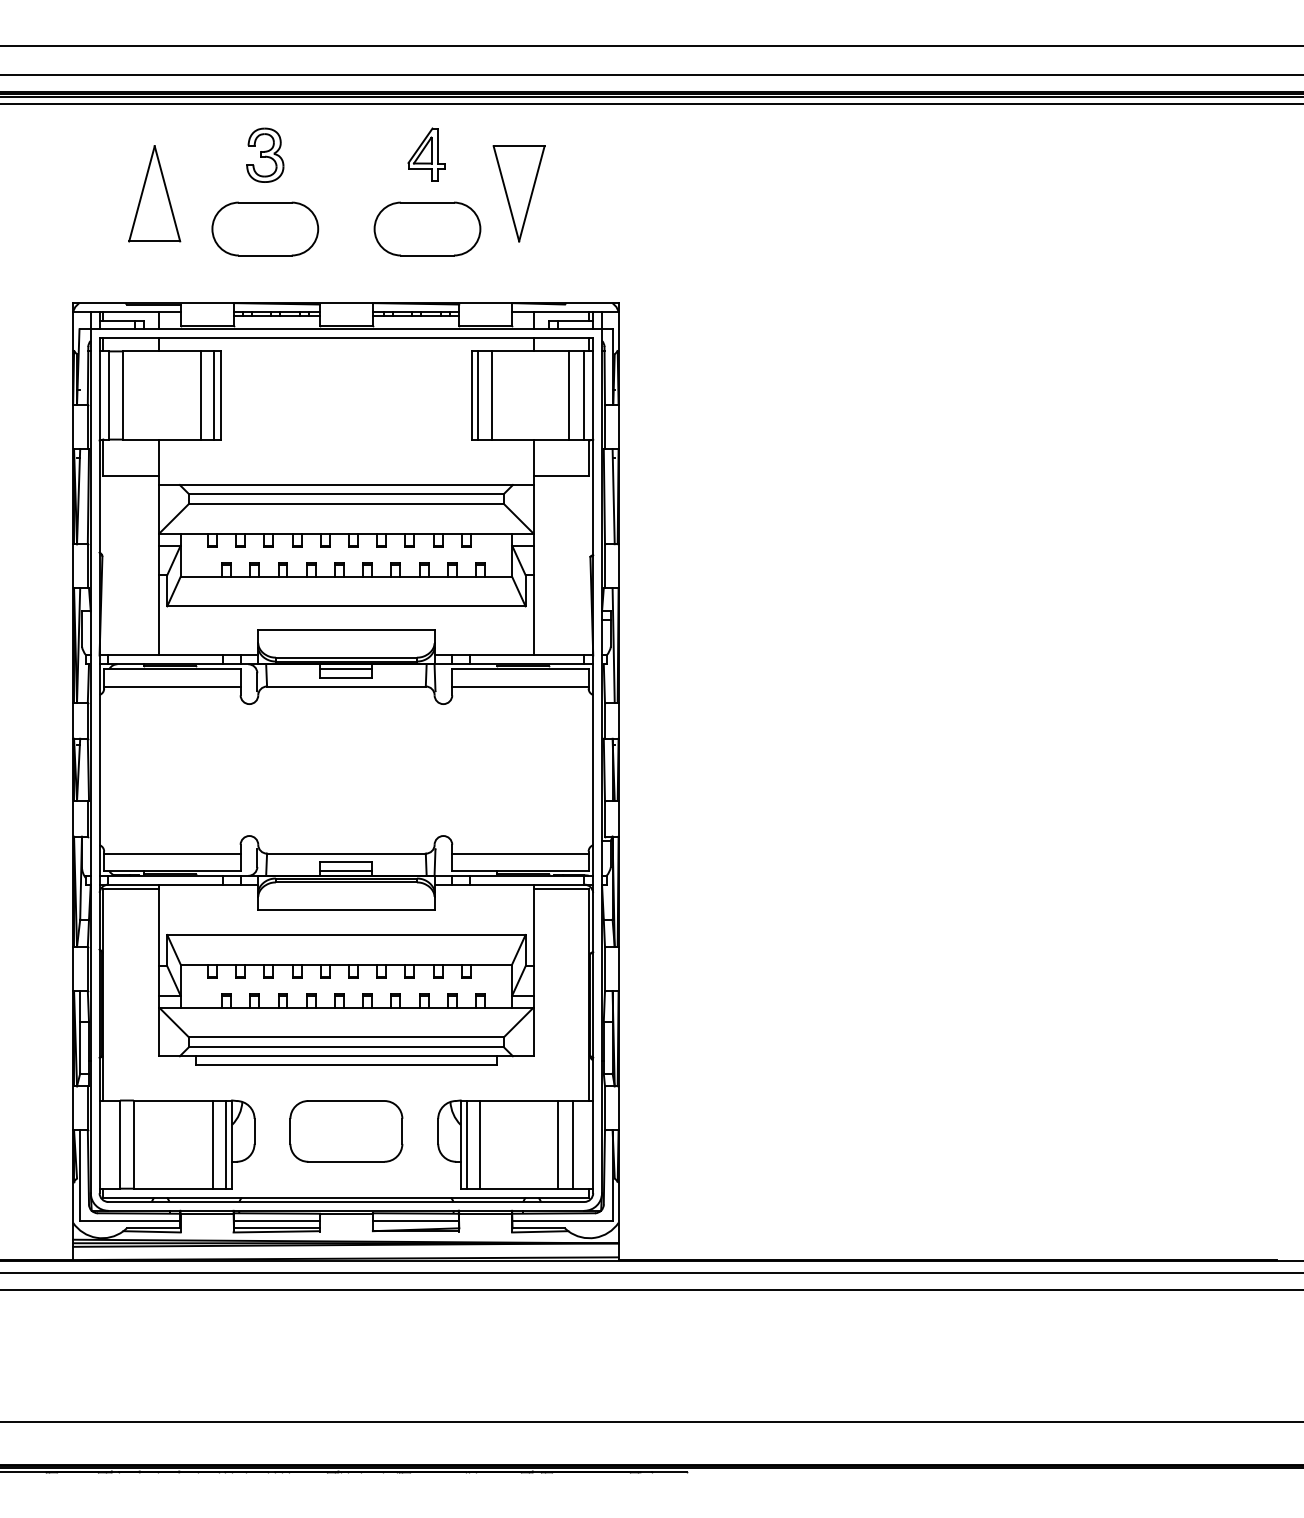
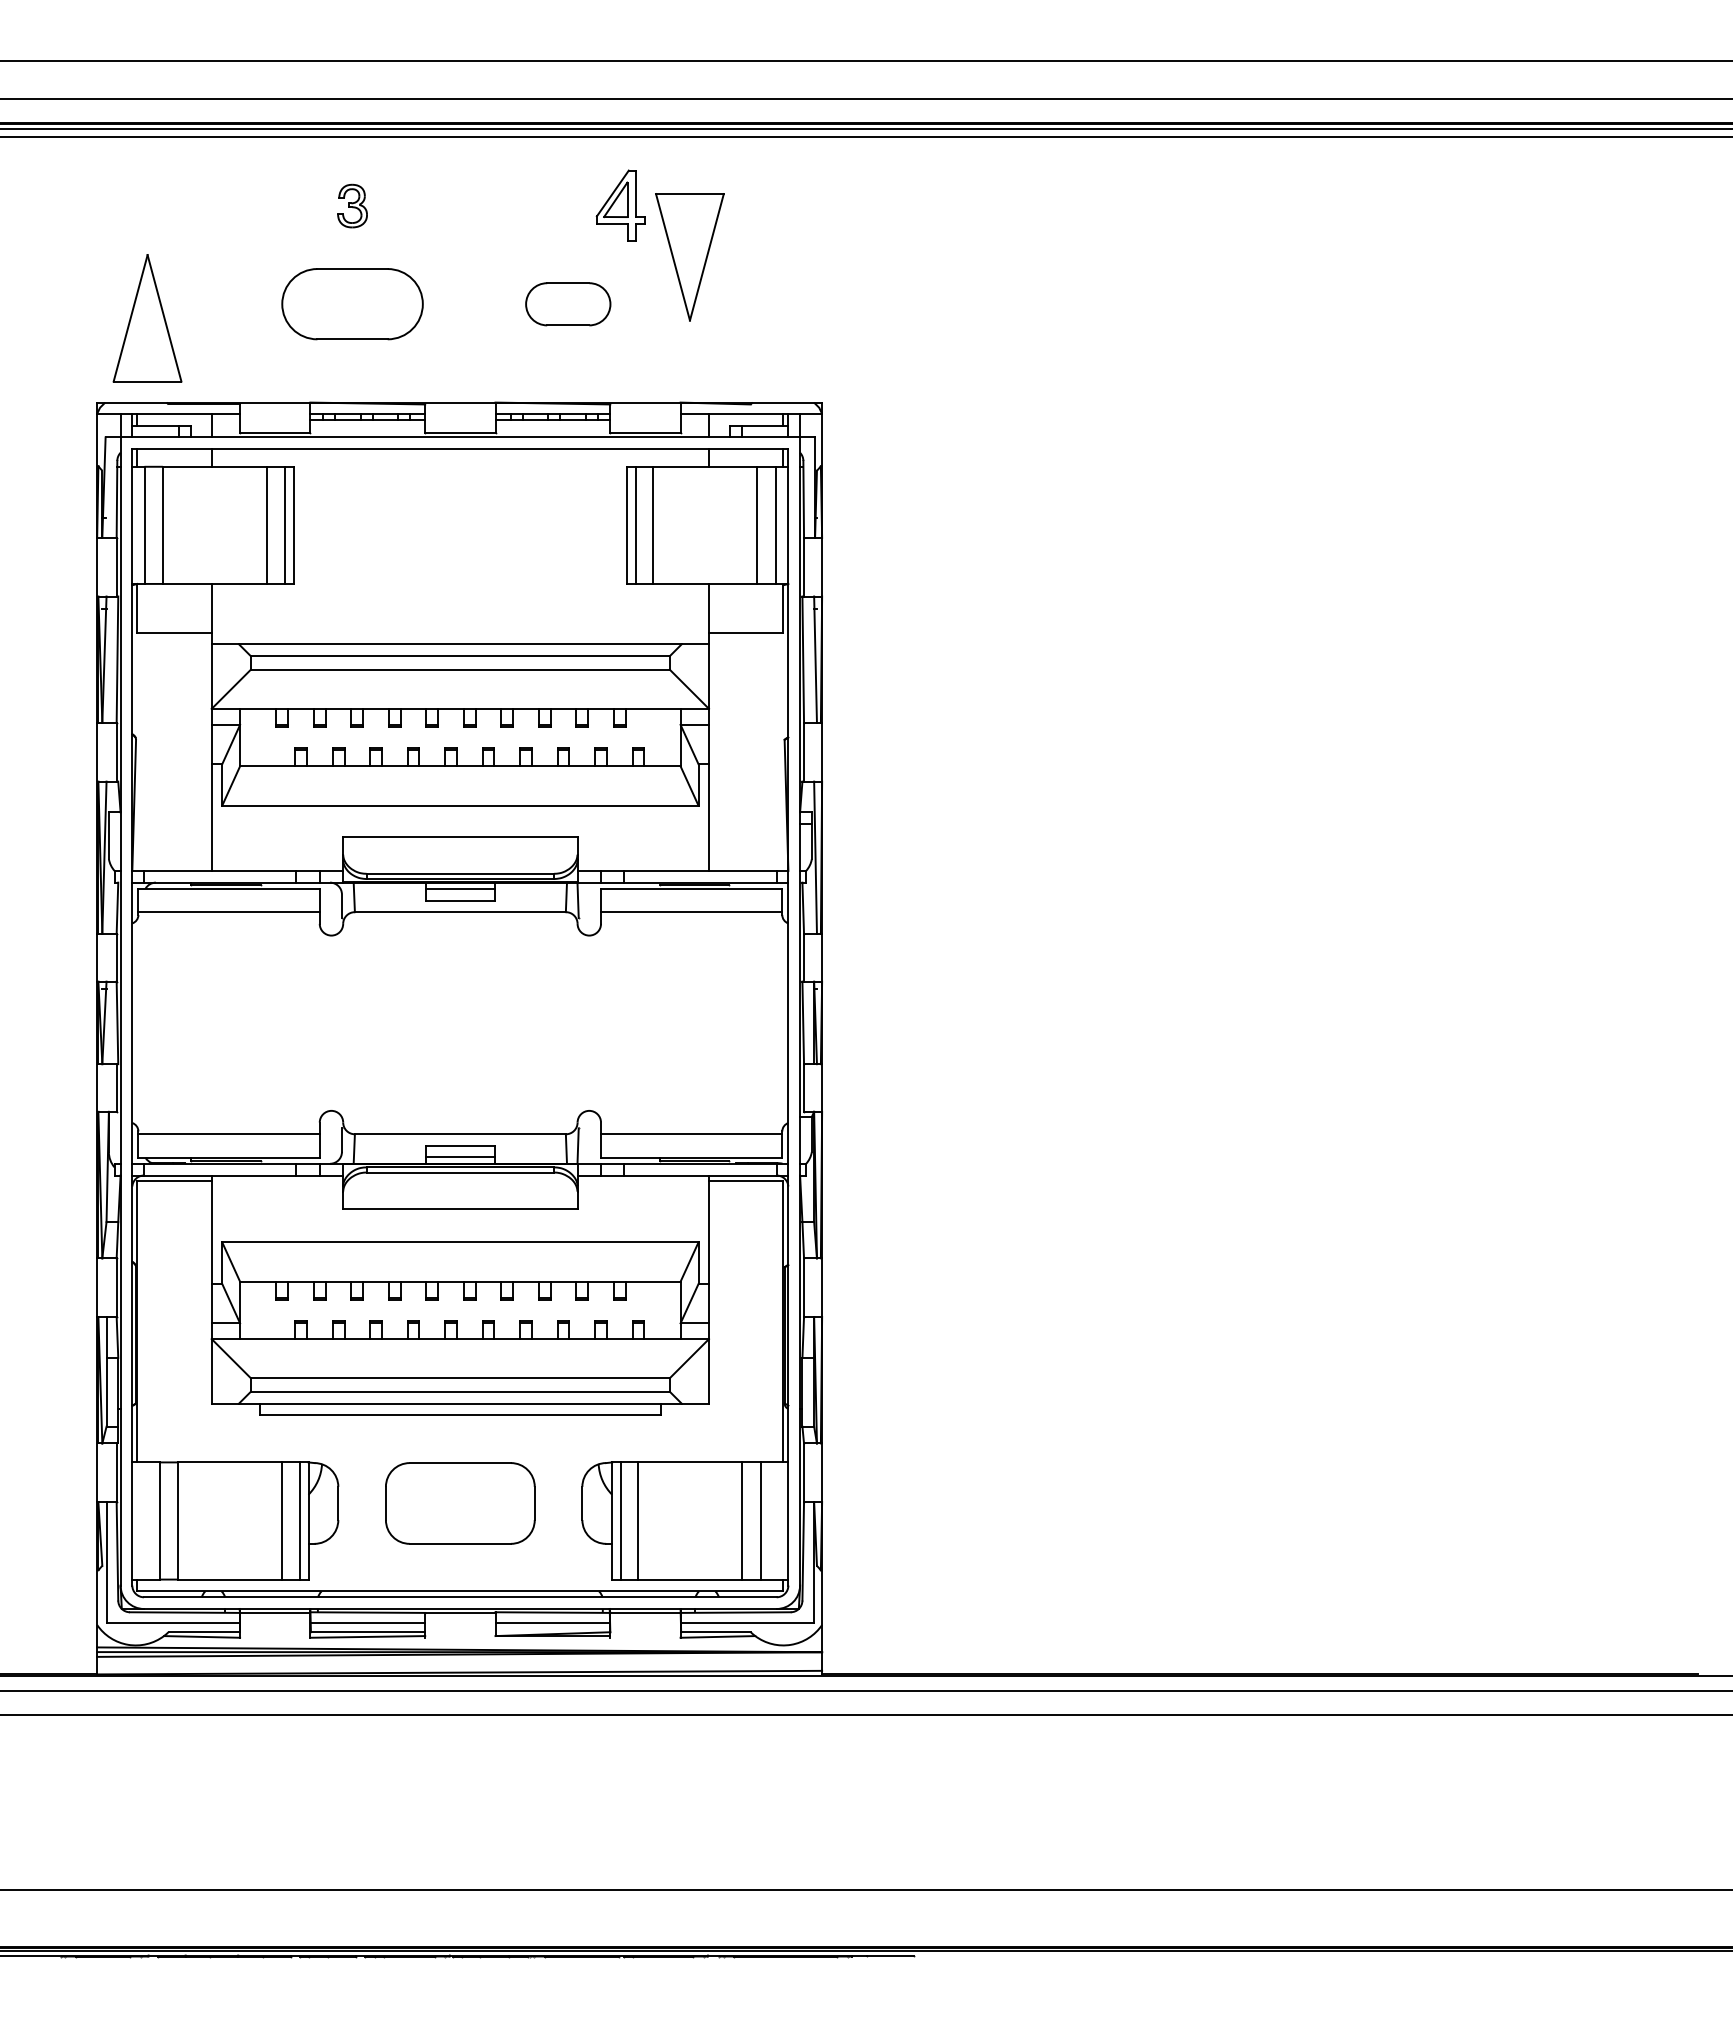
part: (265, 154) -> (352, 205), size x0.6
part: (426, 154) -> (620, 205), moved
part: (154, 193) -> (147, 318), moved
part: (427, 229) -> (568, 304), size x0.6

